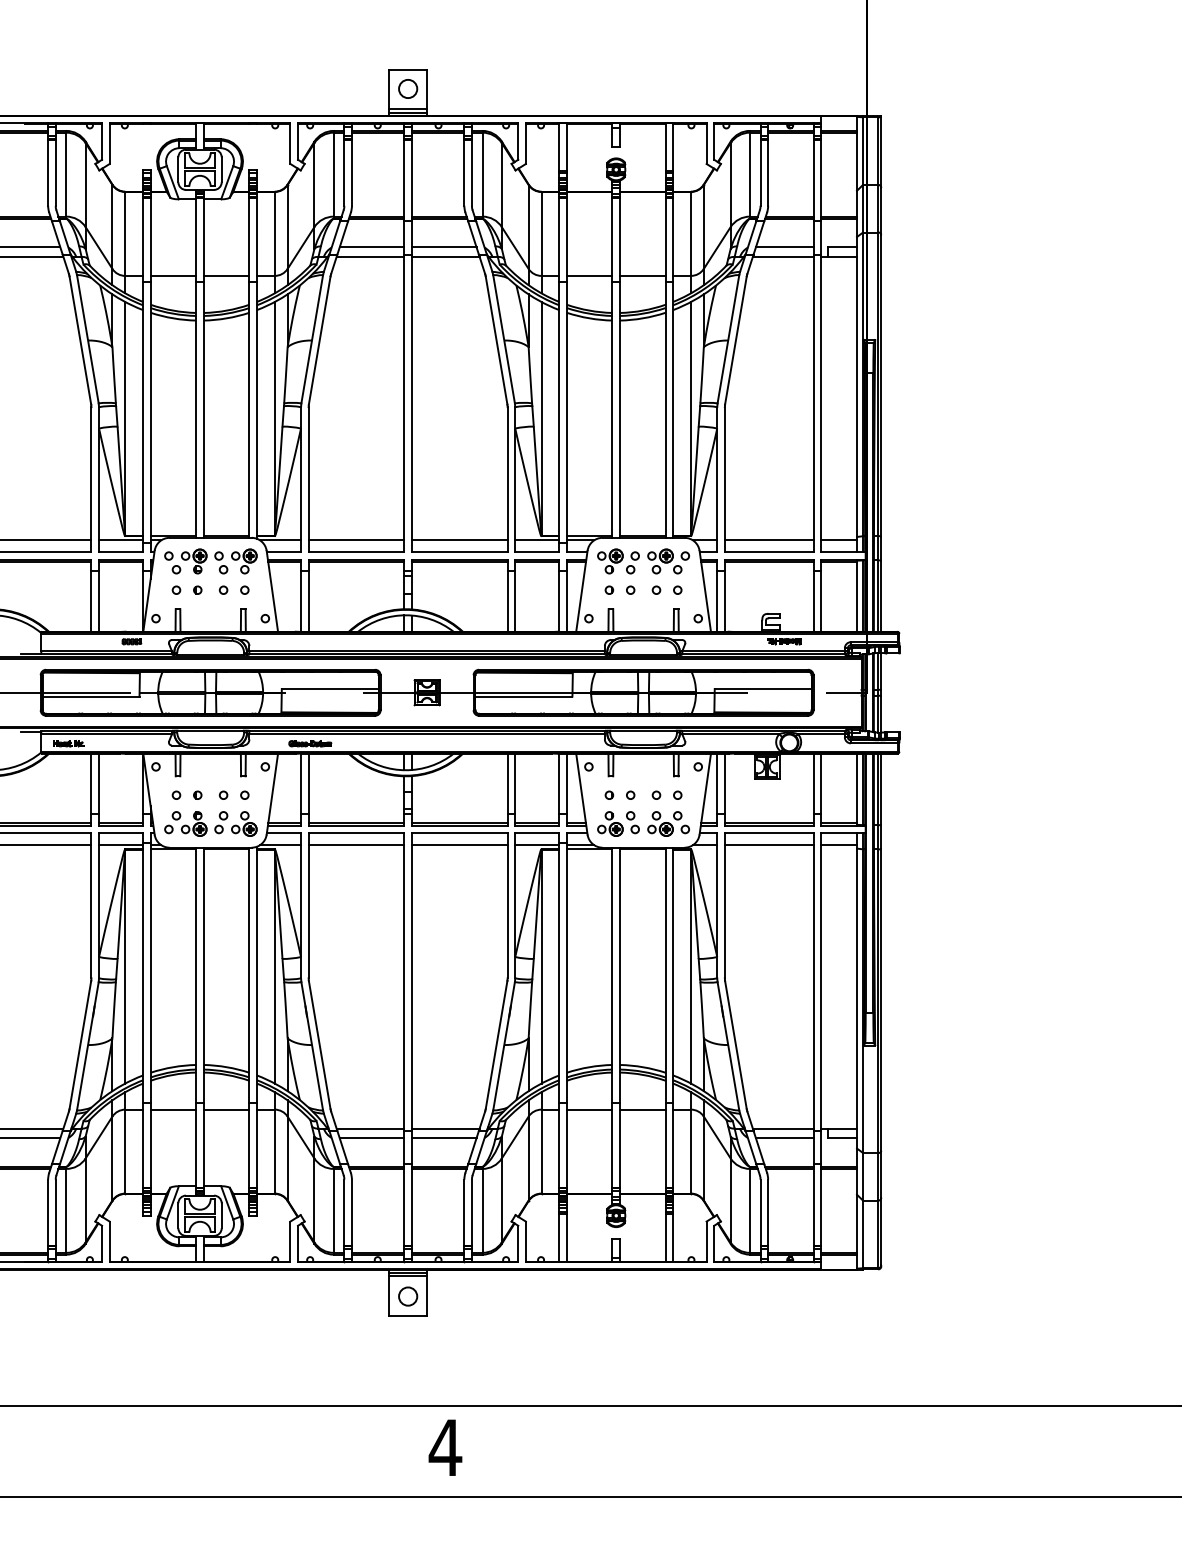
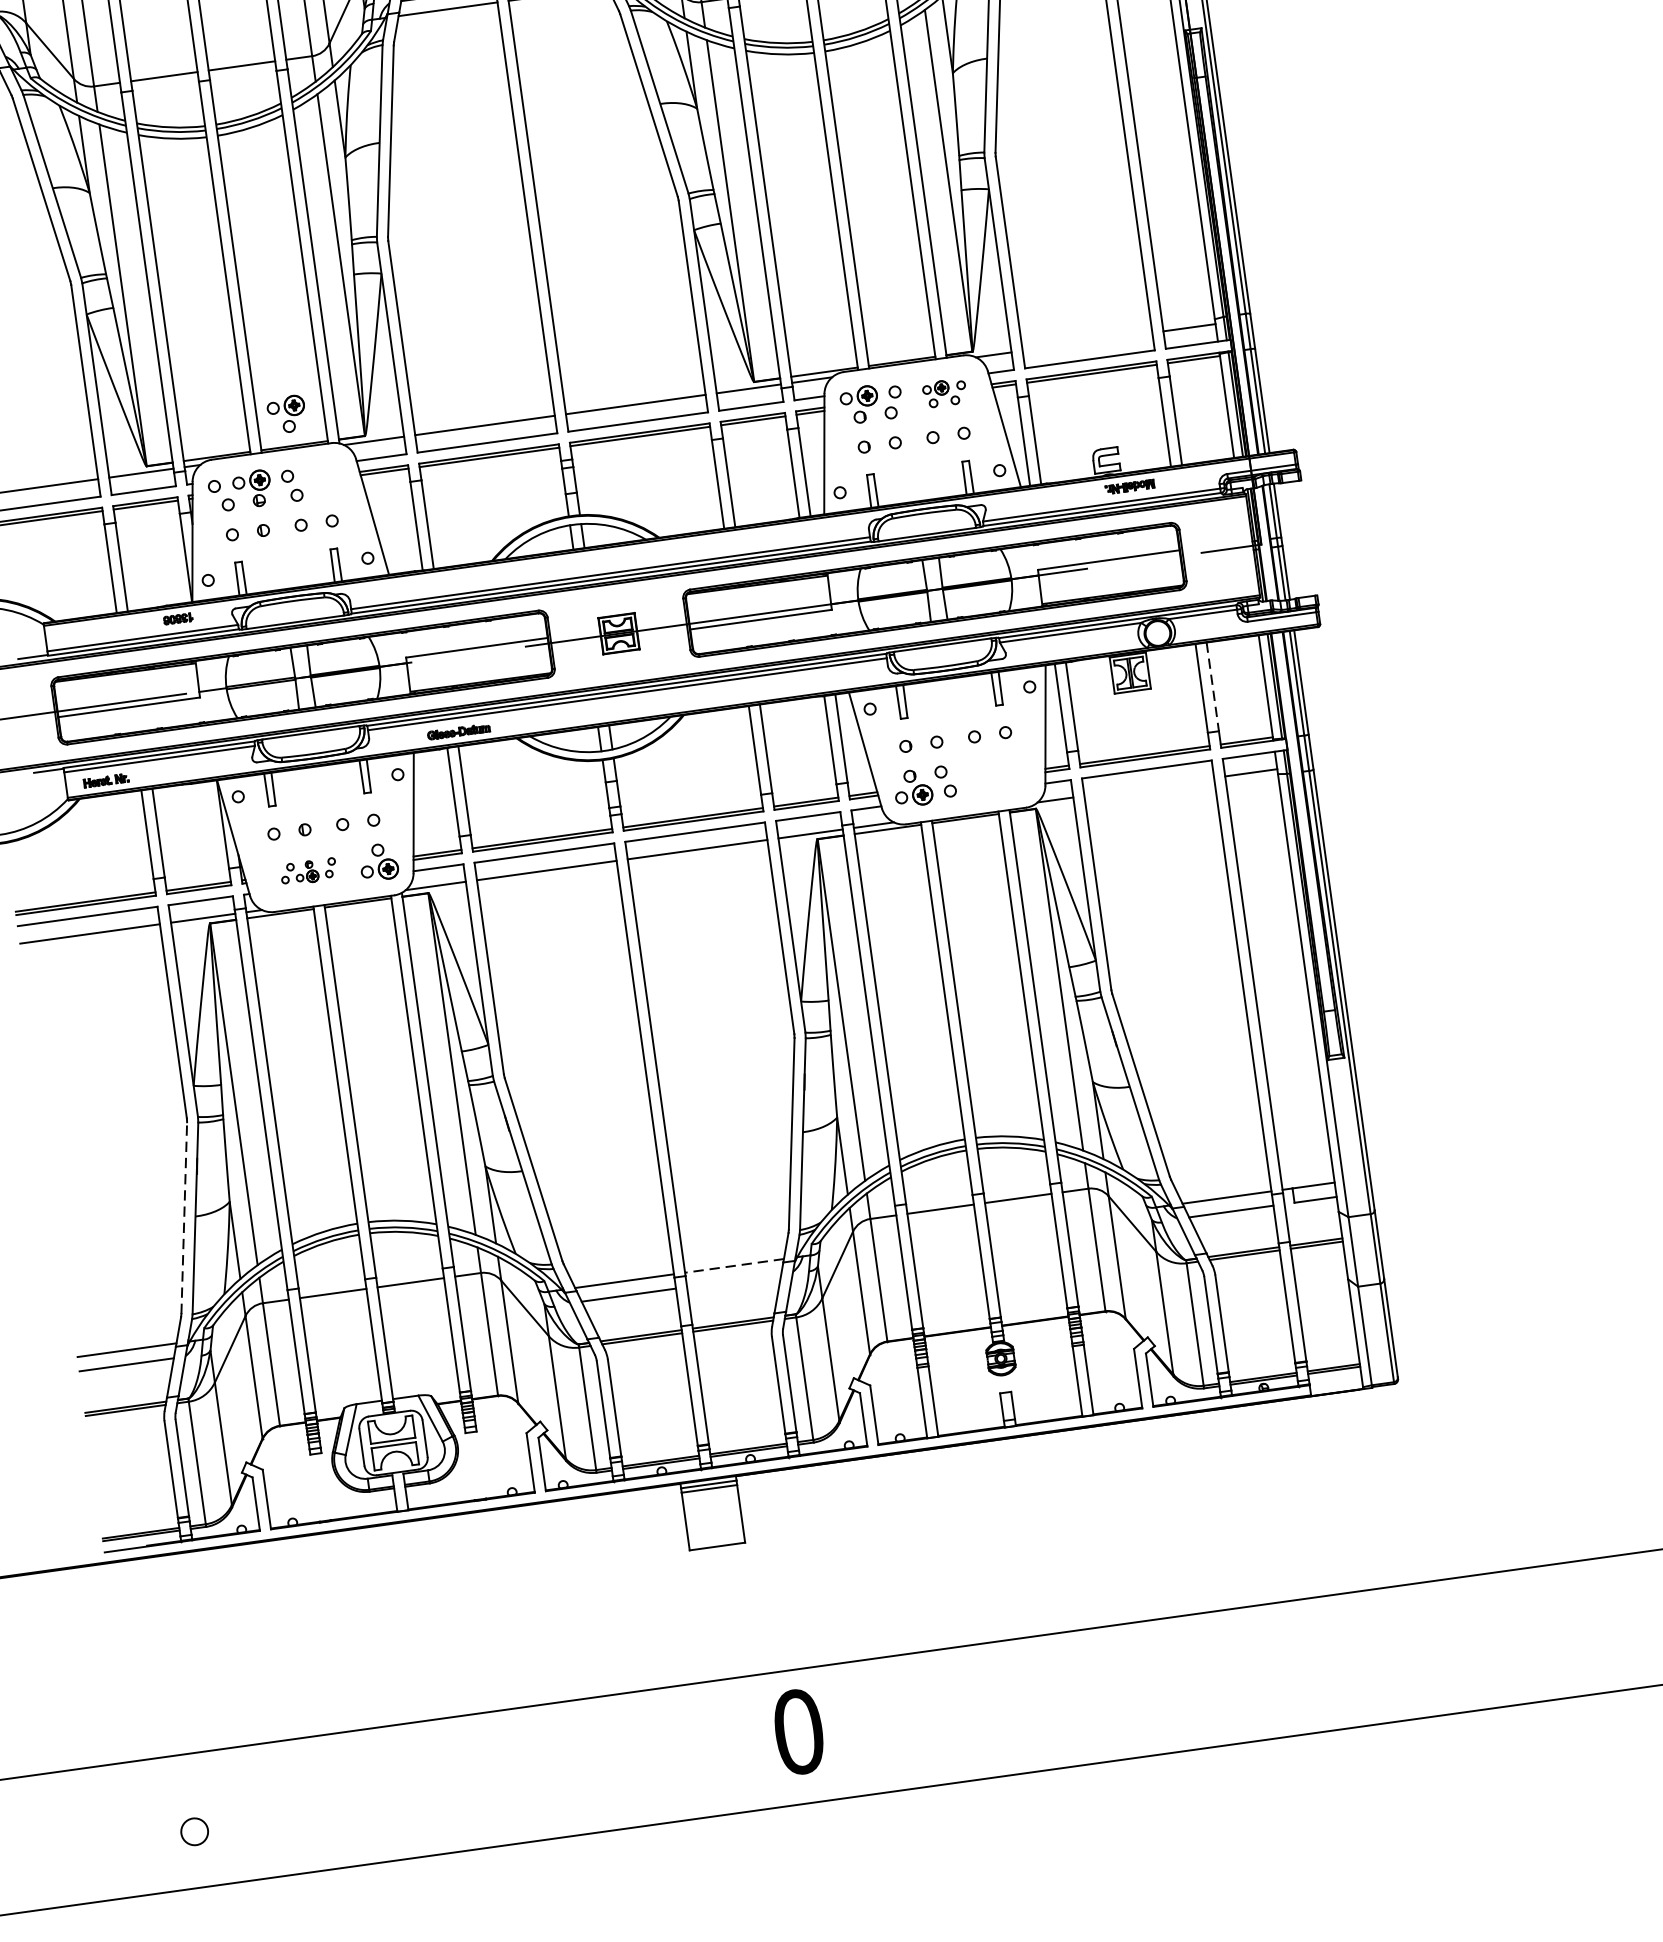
line: (768, 540) -> (1086, 342), removed
part: (244, 561) -> (287, 414), moved
part: (668, 561) -> (944, 393), size x0.7
line: (821, 784) -> (1213, 687), solid -> dashed
part: (196, 823) -> (308, 871), size x0.6
part: (668, 823) -> (997, 775), removed
line: (768, 845) -> (1148, 787), removed
line: (80, 1044) -> (184, 1217), solid -> dashed
line: (445, 1128) -> (734, 1265), solid -> dashed
line: (443, 1138) -> (733, 1280), removed
circle: (408, 1296) -> (195, 1831), moved
text: (445, 1447) -> (798, 1731), 4 -> 0

